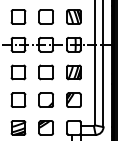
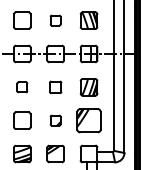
part: (46, 16) -> (55, 20), size x0.6
part: (18, 72) -> (22, 87), size x0.6
part: (46, 72) -> (55, 87), size x0.7
part: (46, 100) -> (55, 120), size x0.6
part: (73, 100) -> (88, 120), size x1.4

